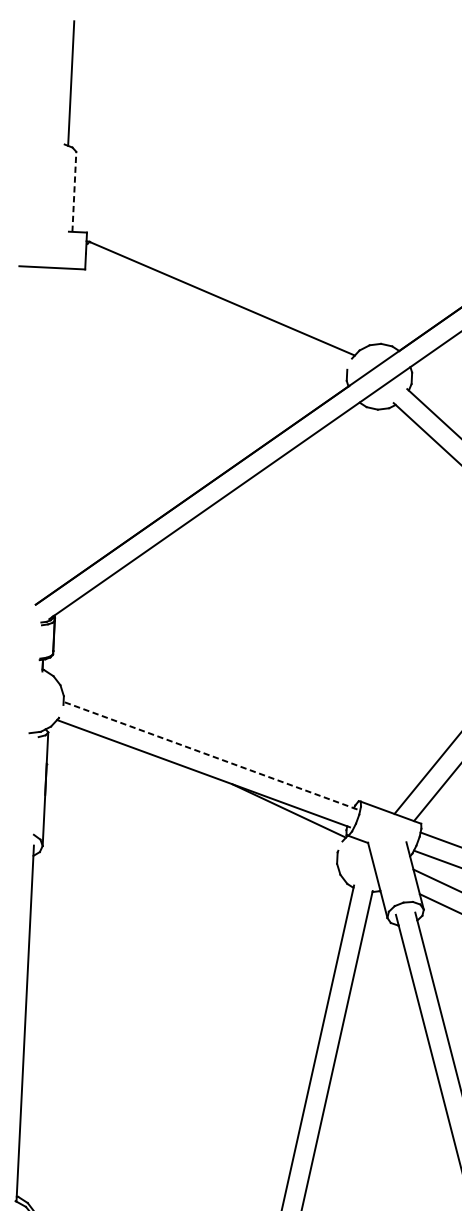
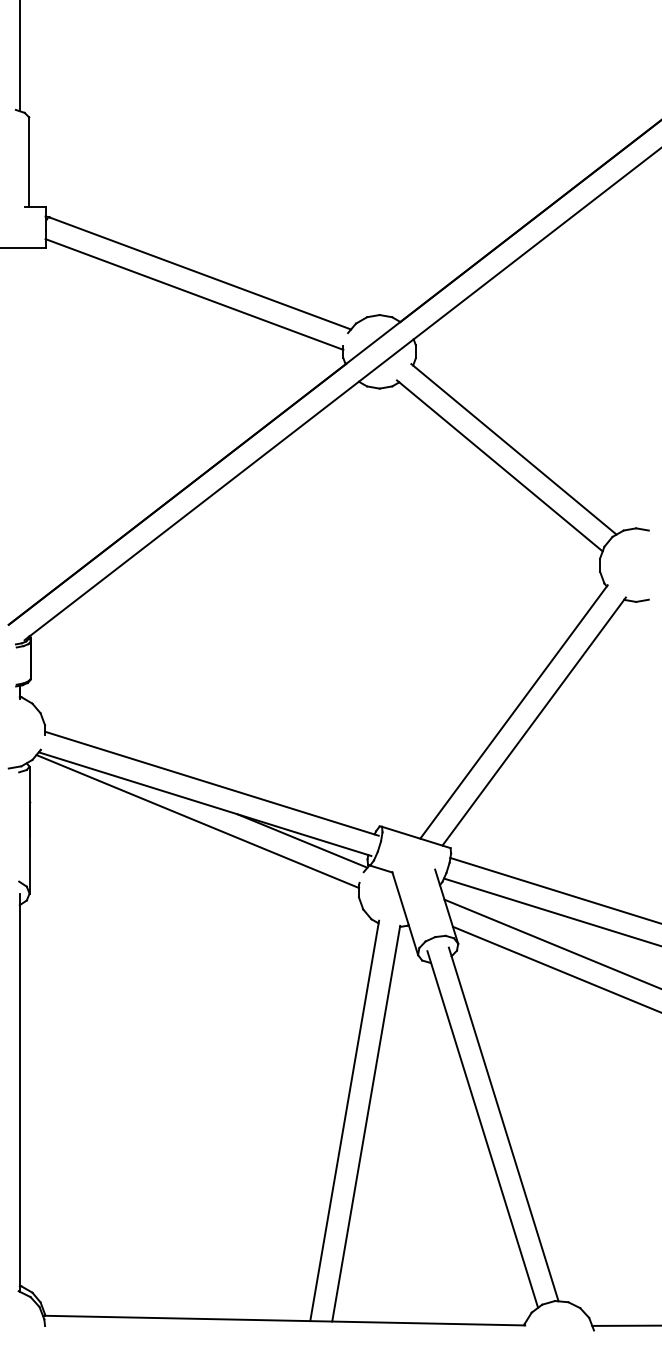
line: (74, 192) -> (29, 162), dashed -> solid
line: (216, 317) -> (194, 294), added
line: (210, 755) -> (211, 783), dashed -> solid
line: (196, 788) -> (197, 821), added

